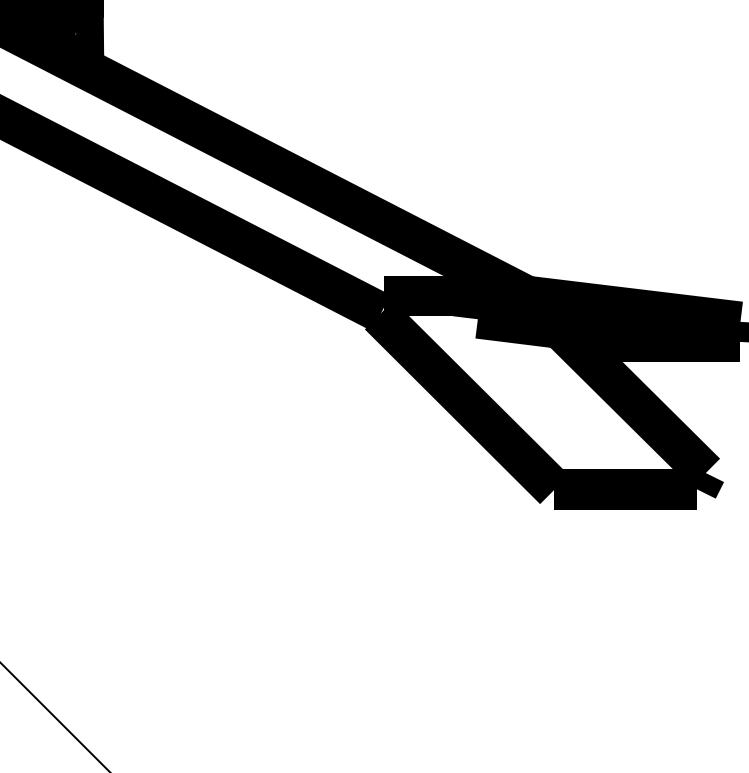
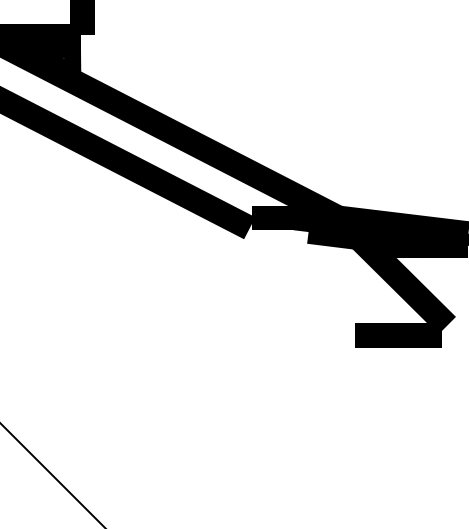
fill: (466, 402) -> (301, 282), removed
fill: (701, 481) -> (444, 330), removed

